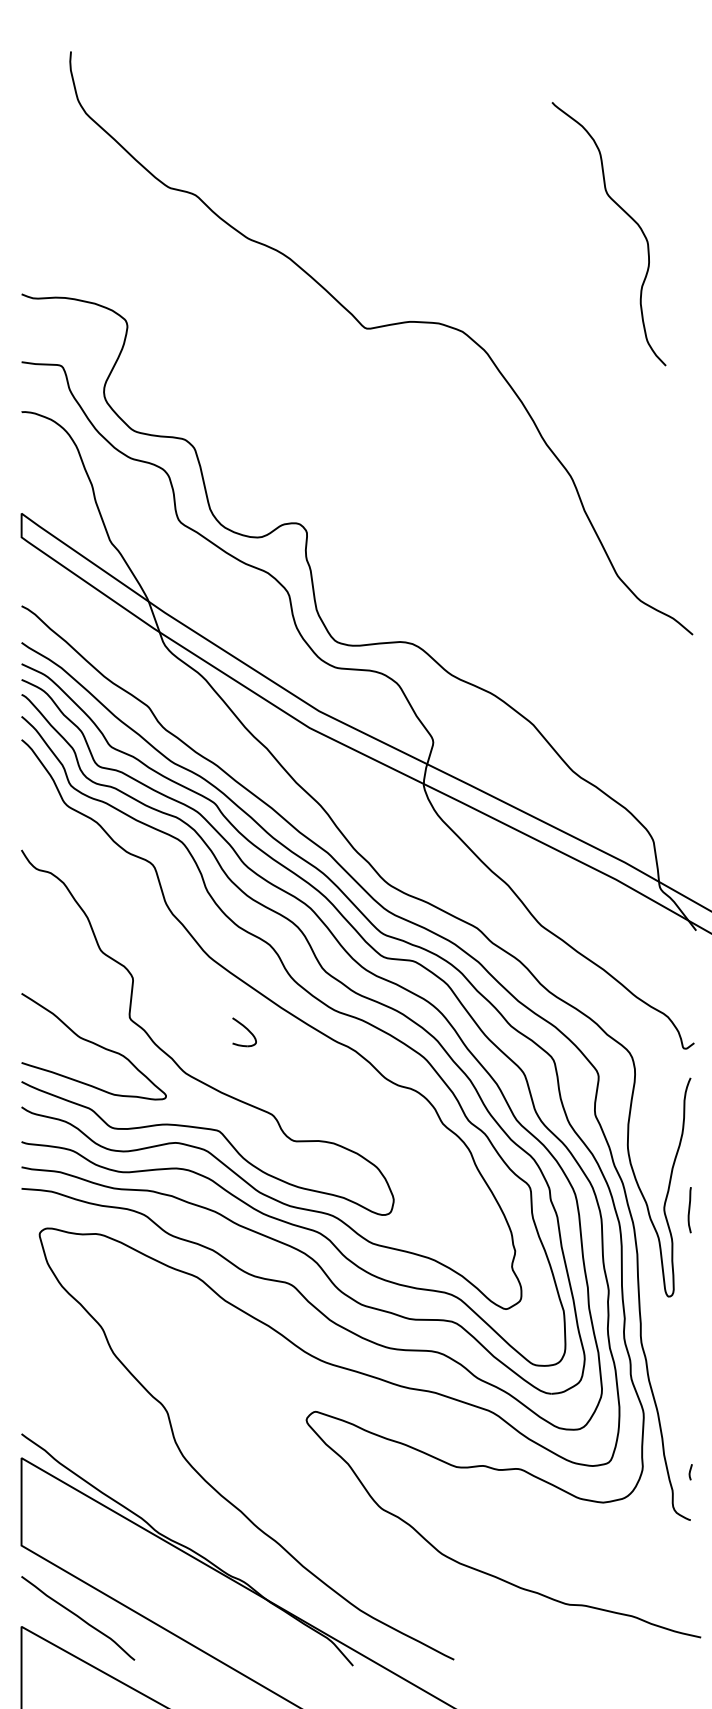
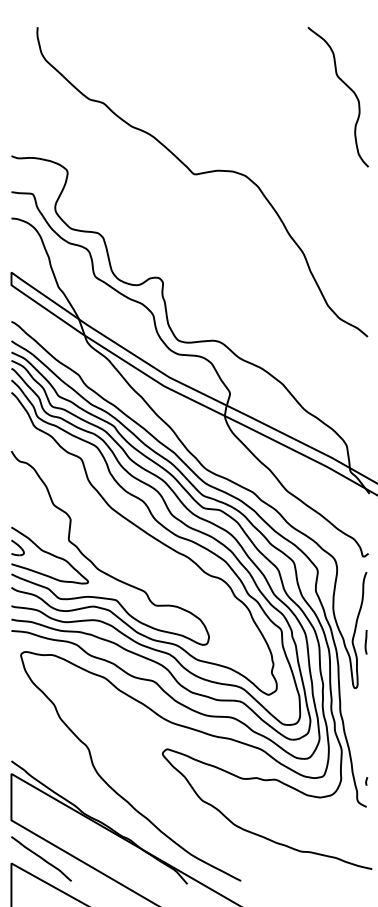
curve: (624, 214) -> (346, 86), moved
part: (243, 1031) -> (17, 547), moved

